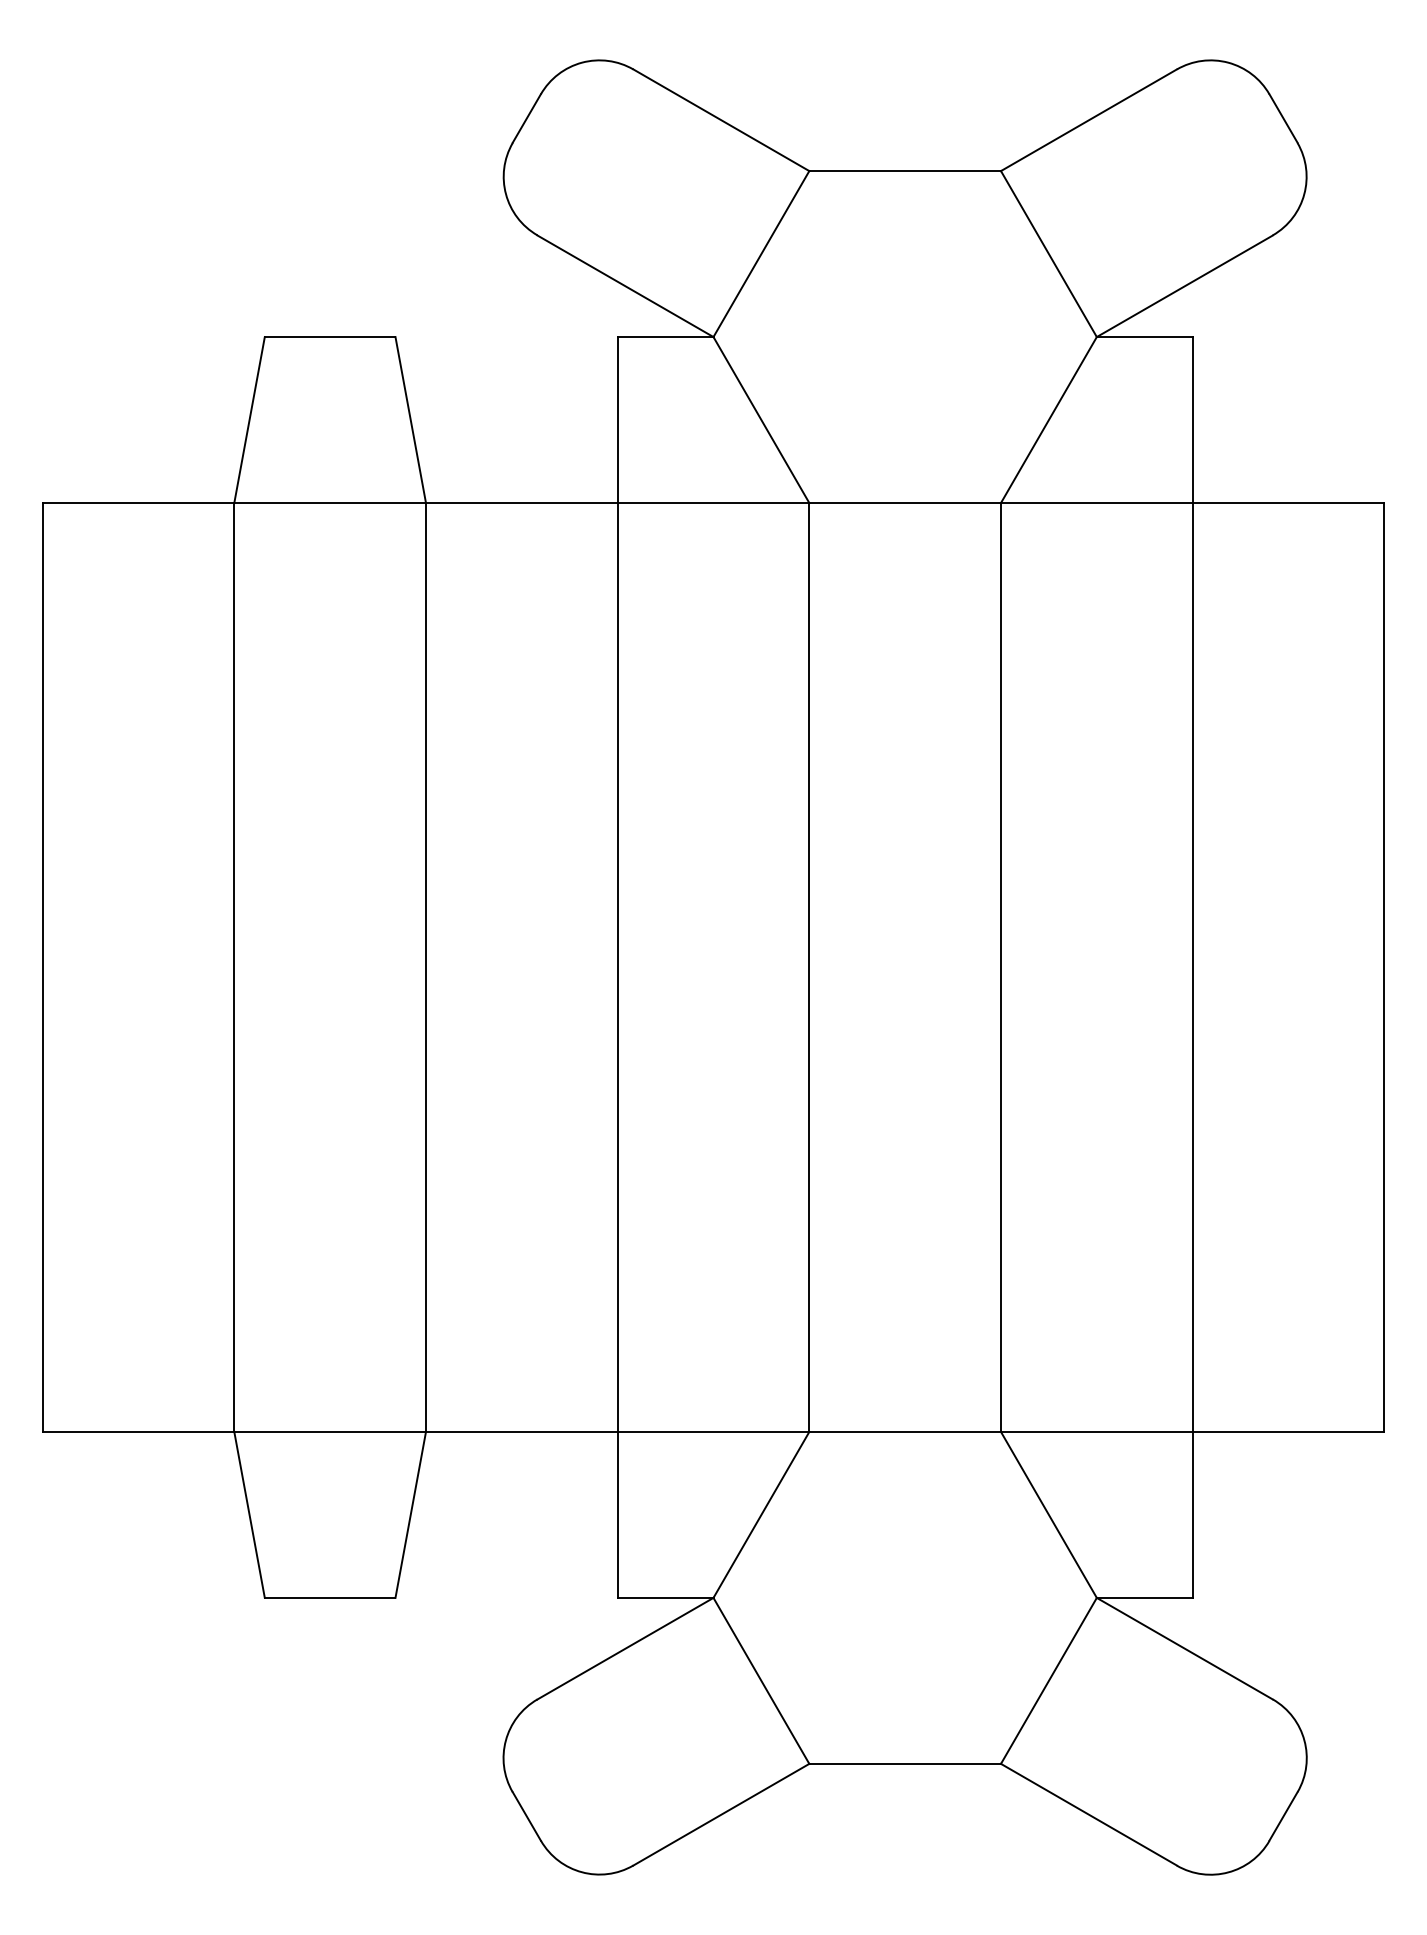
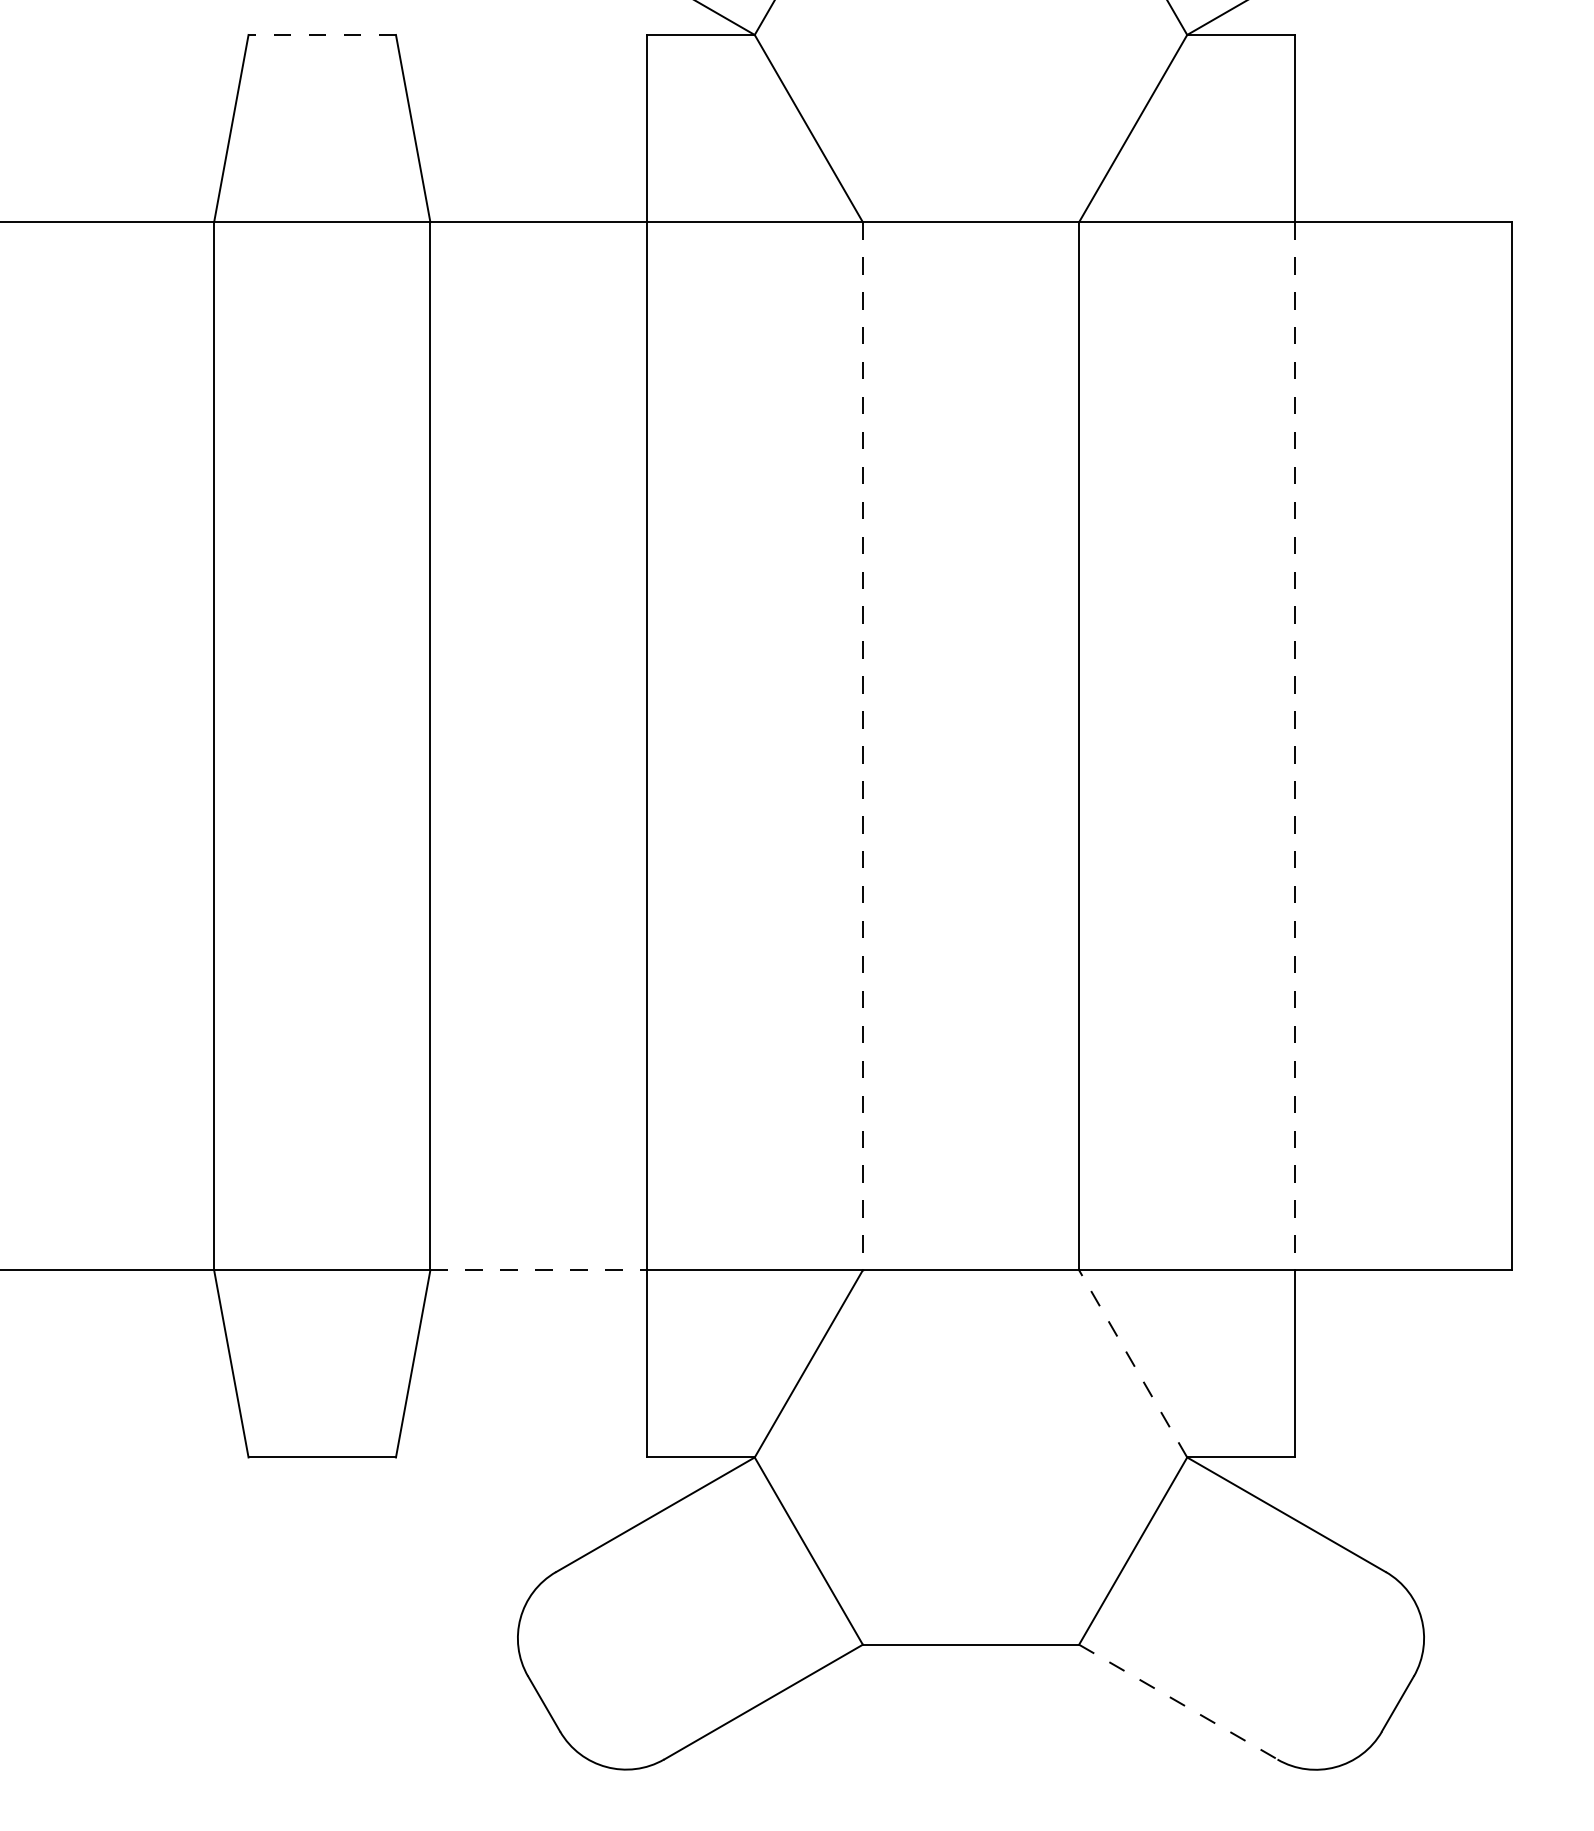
line: (329, 337) -> (321, 35), solid -> dashed
line: (809, 967) -> (863, 746), solid -> dashed
line: (1192, 967) -> (1295, 746), solid -> dashed
line: (521, 1431) -> (538, 1269), solid -> dashed
line: (1048, 1514) -> (1132, 1363), solid -> dashed
line: (1089, 1814) -> (1178, 1701), solid -> dashed

